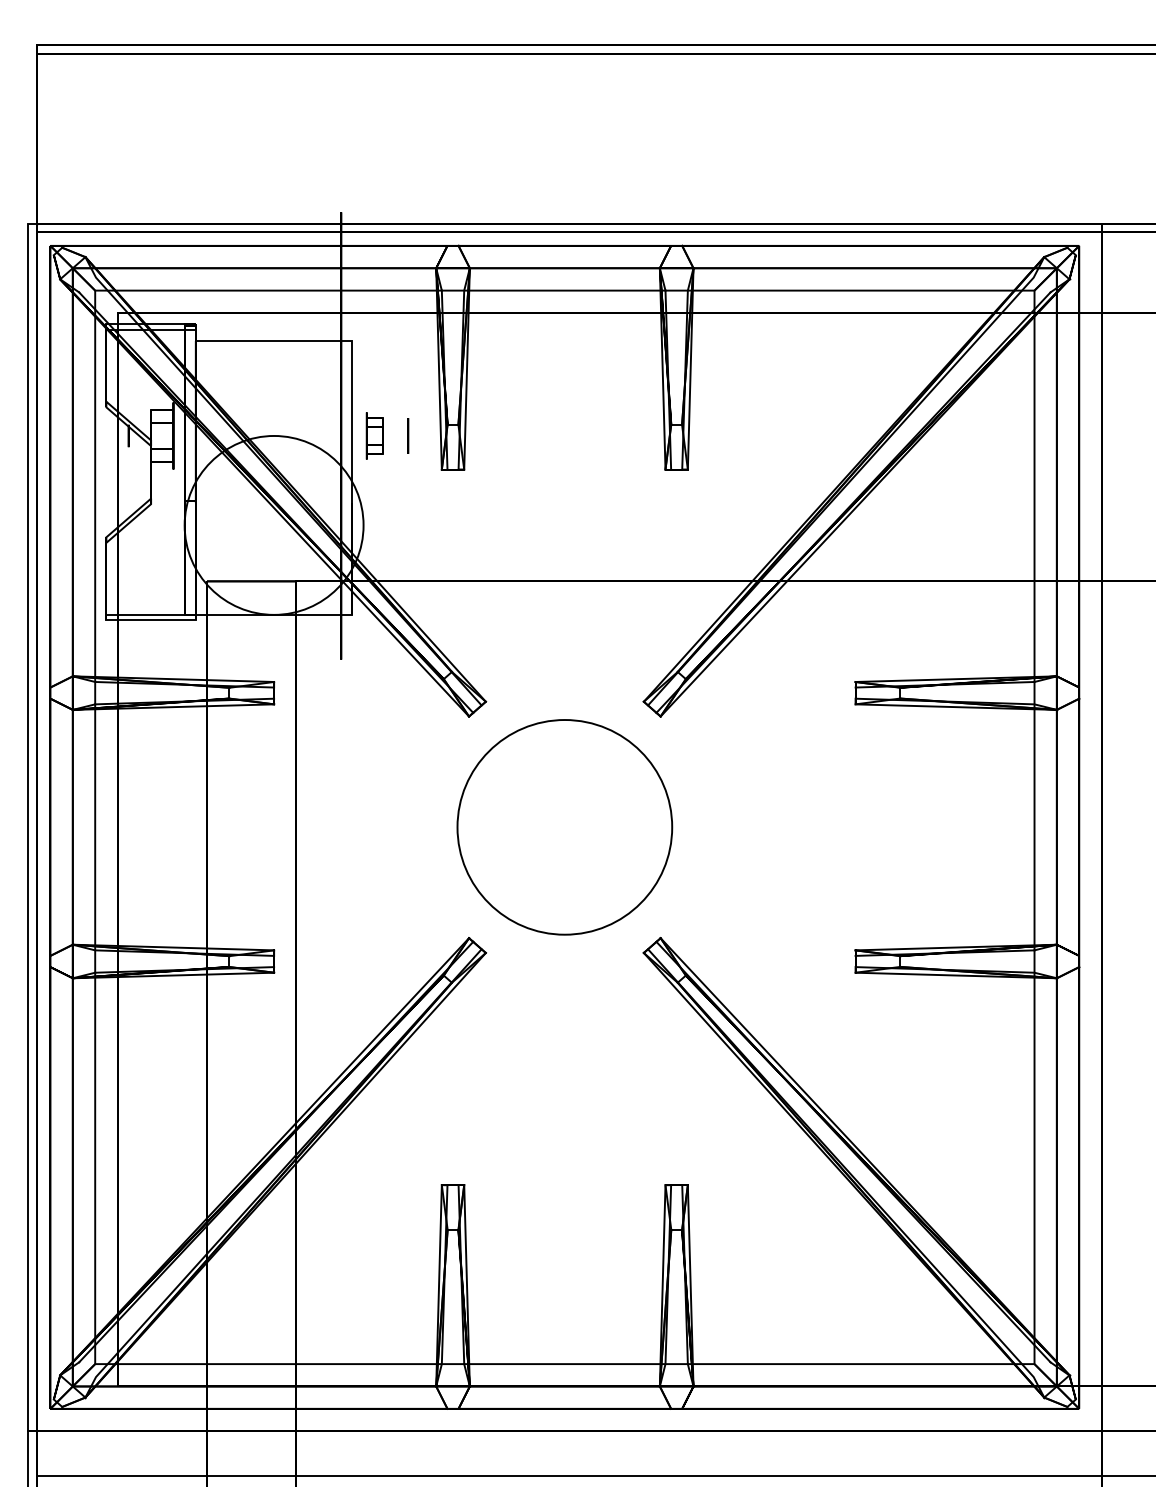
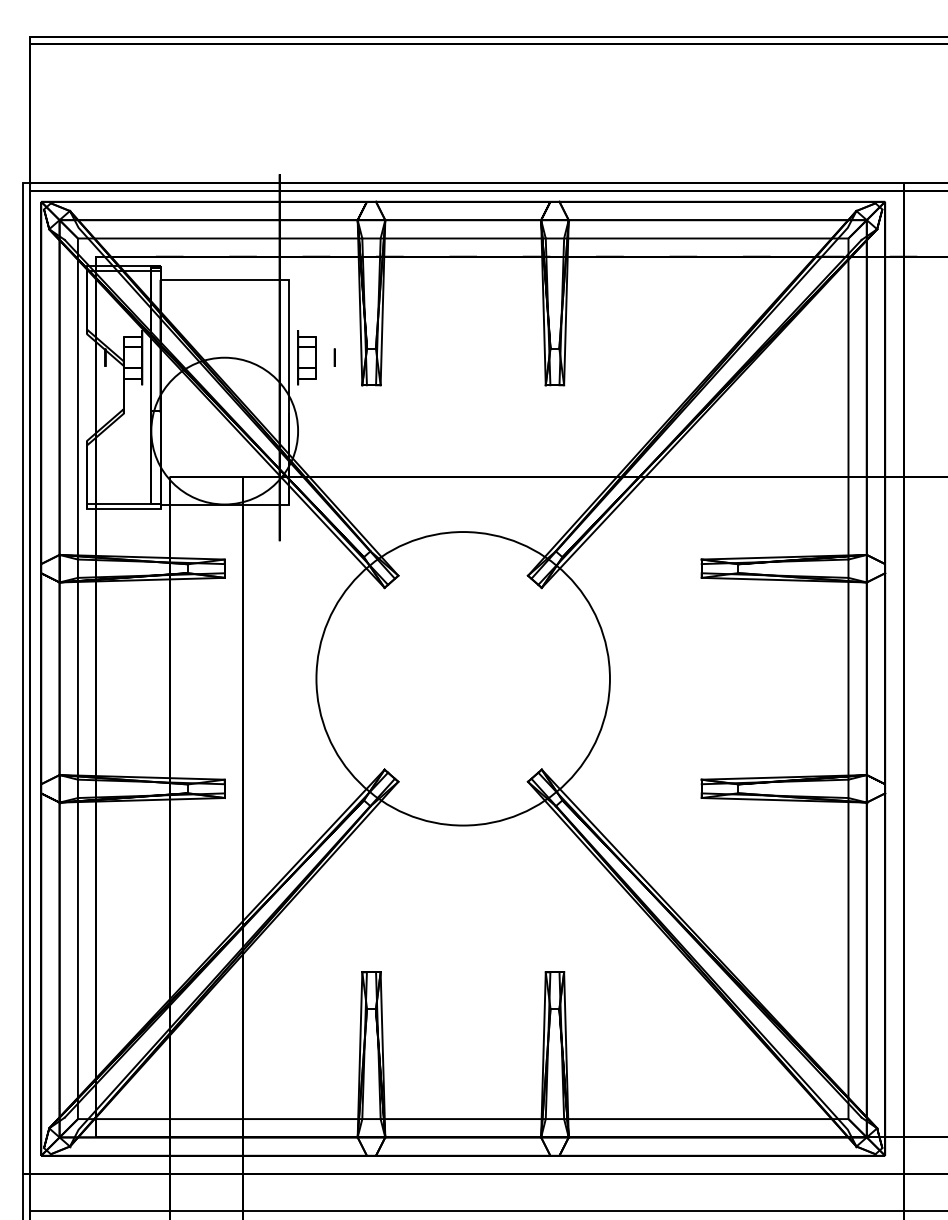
part: (374, 435) -> (307, 357), size x1.43
circle: (408, 435) -> (334, 357), size x0.62
circle: (564, 827) -> (462, 678), size x1.67

